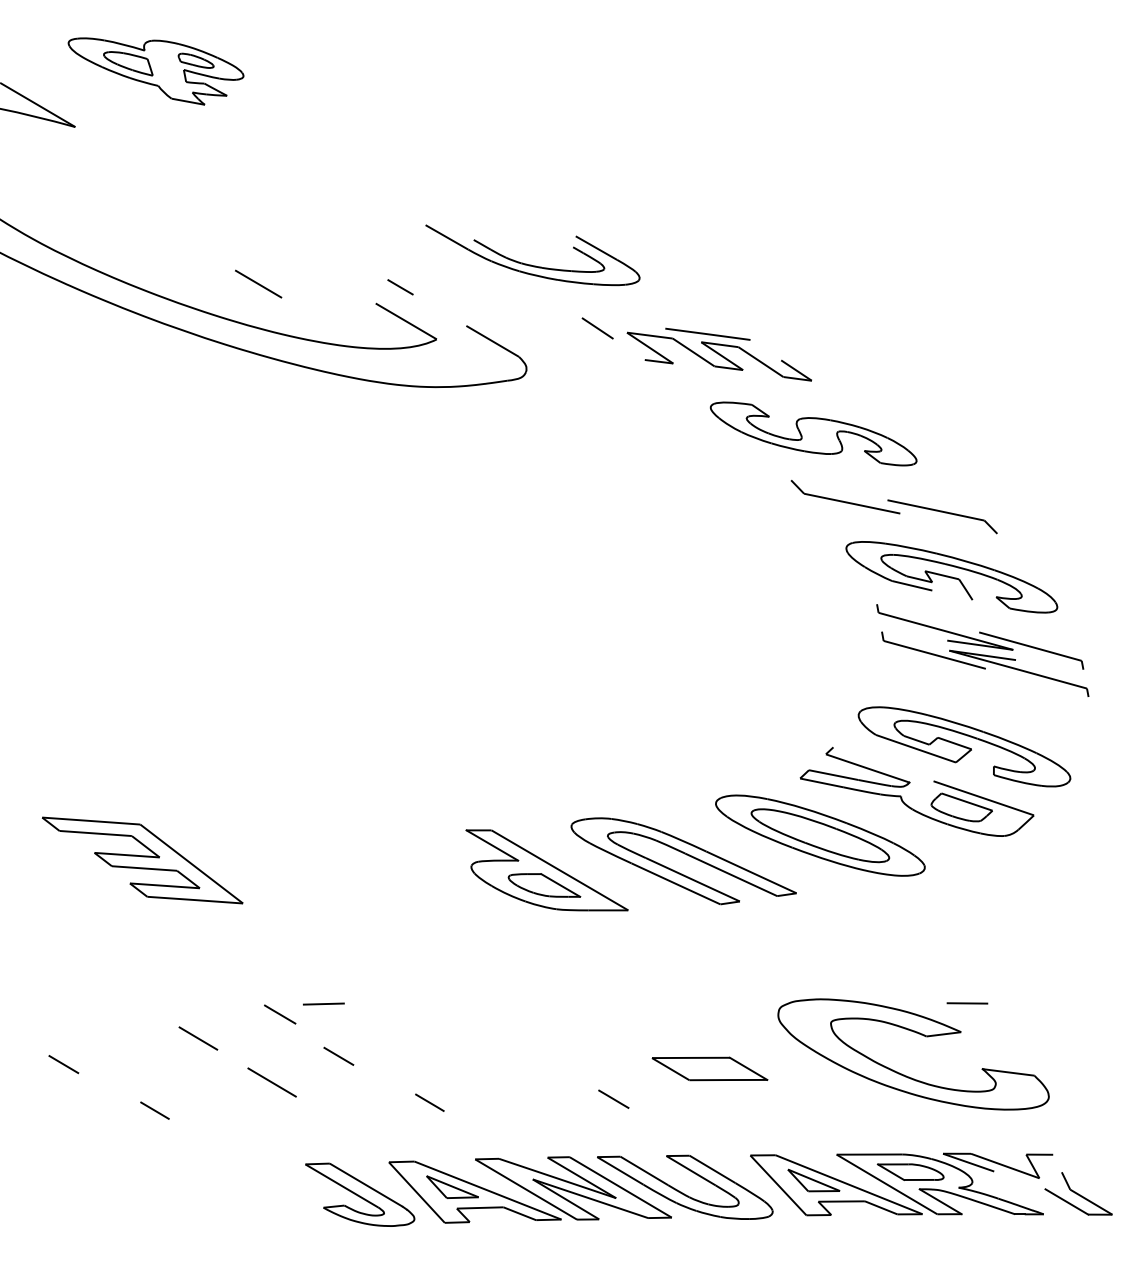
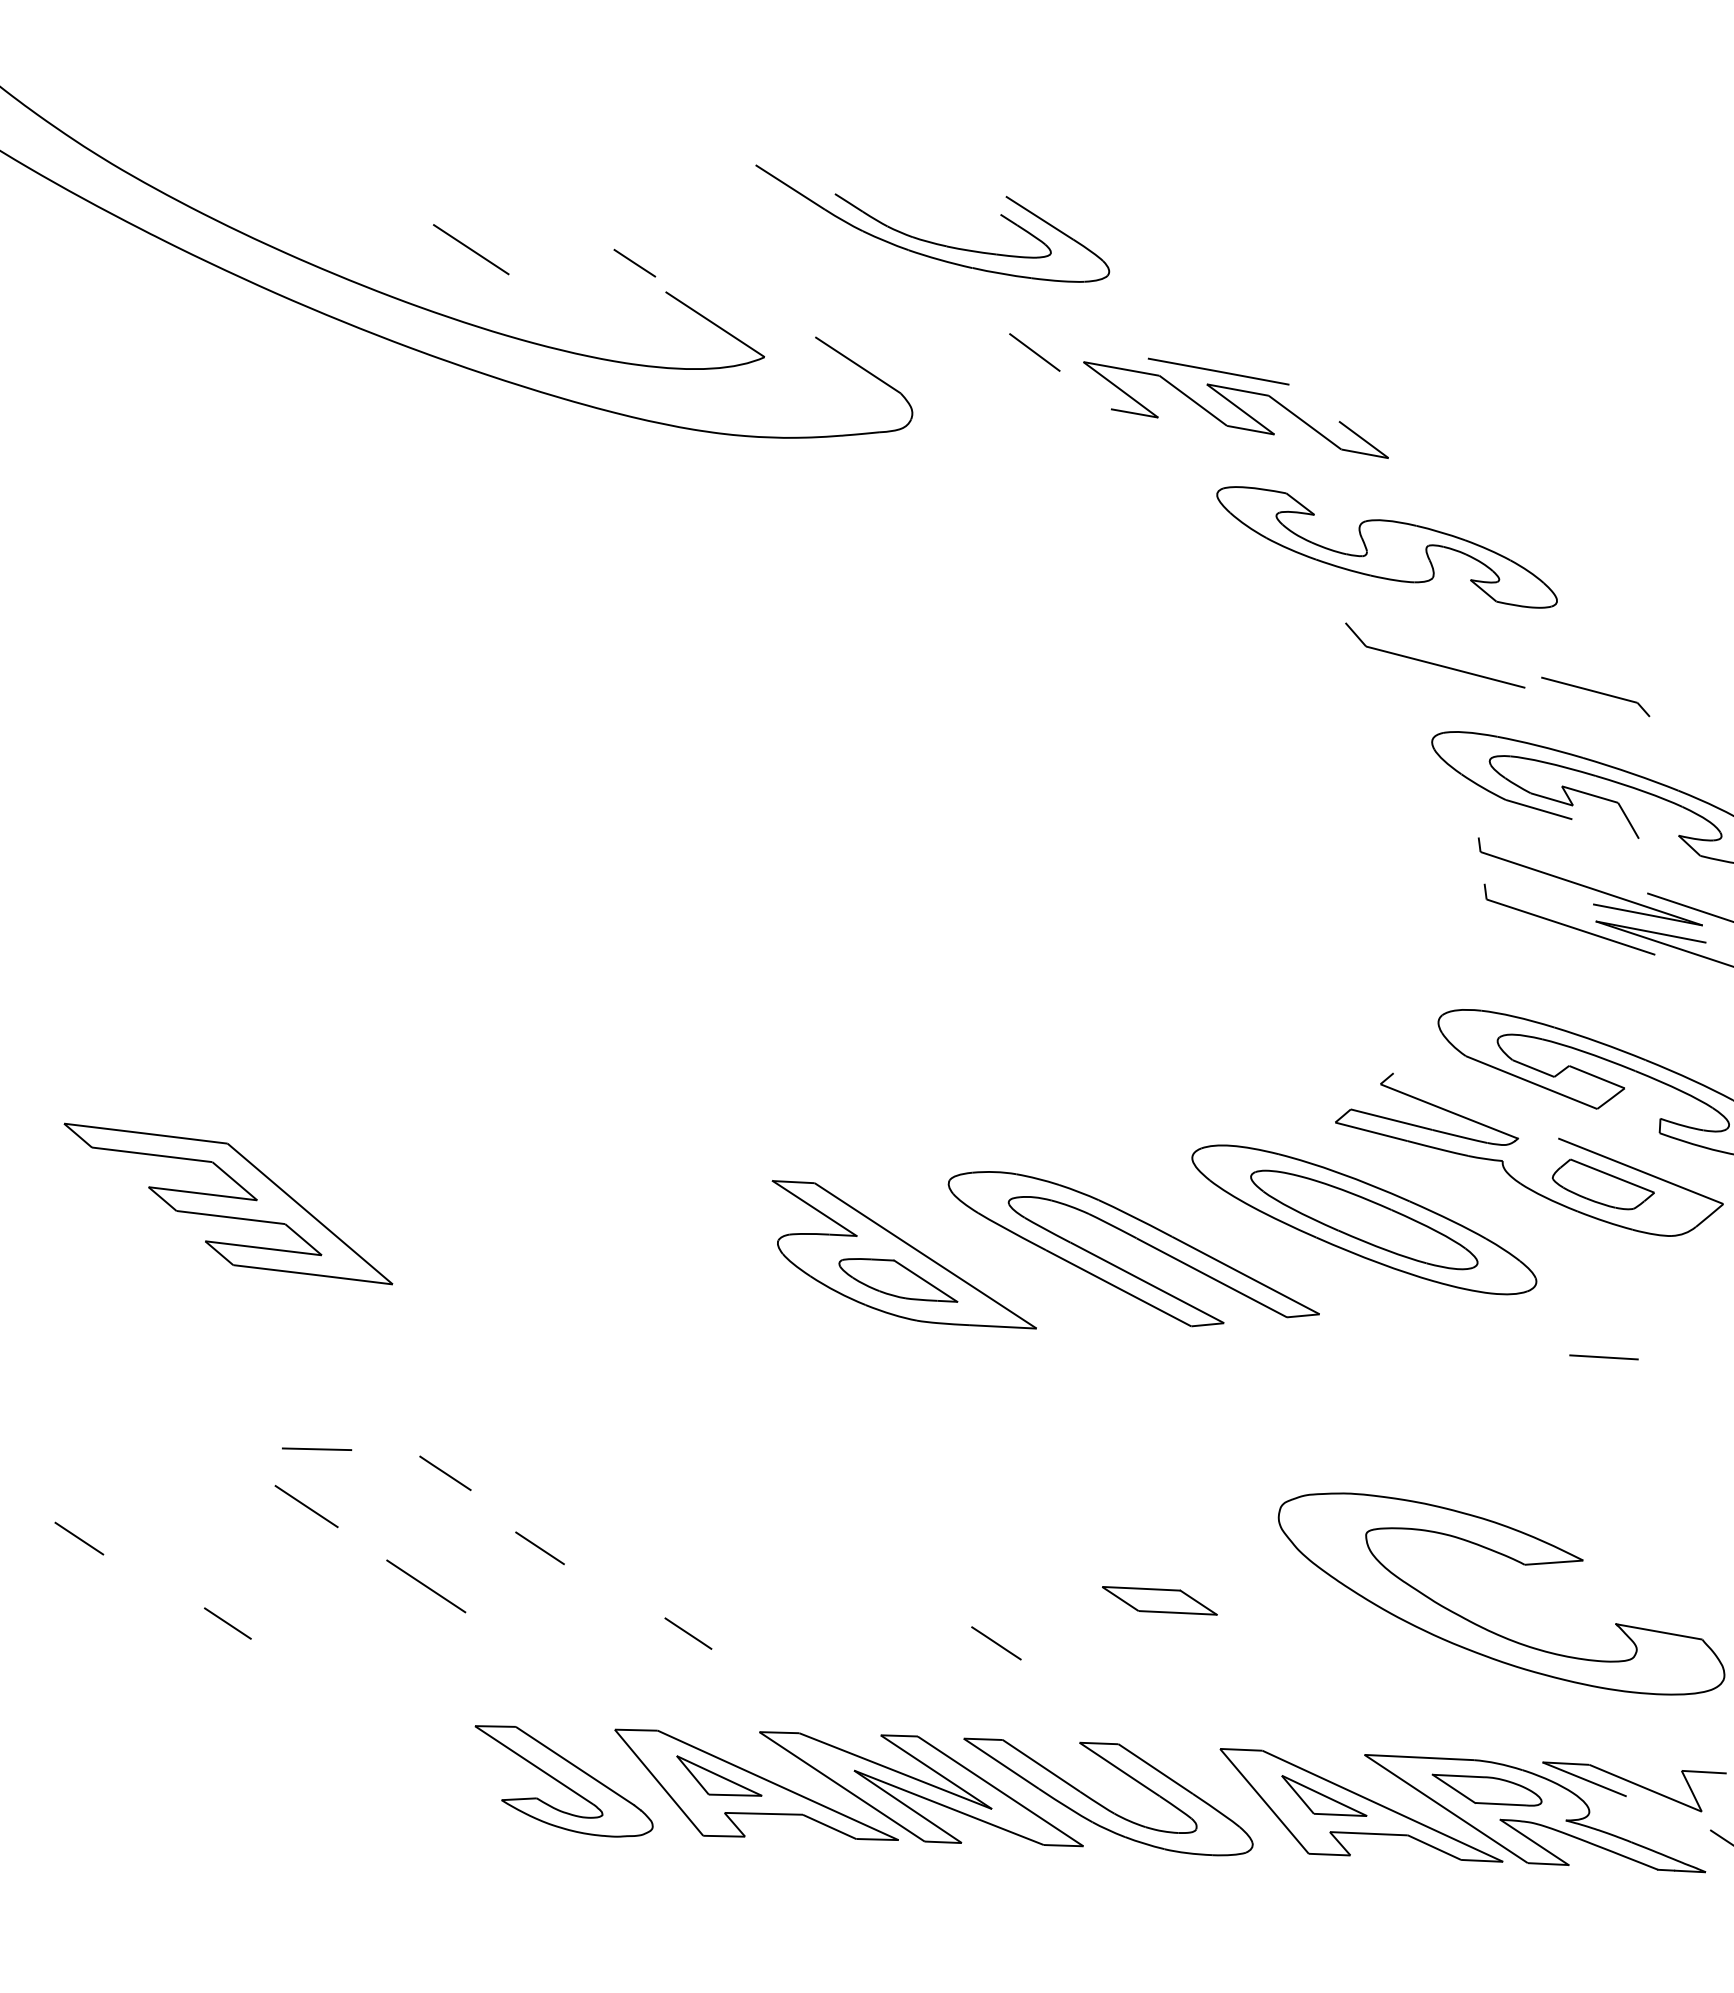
line: (400, 287) -> (634, 263), moved
part: (942, 516) -> (1595, 696), size x0.6
line: (323, 1003) -> (316, 1448), moved
line: (967, 1003) -> (1604, 1357), moved
part: (709, 1068) -> (1159, 1599), size x0.6

